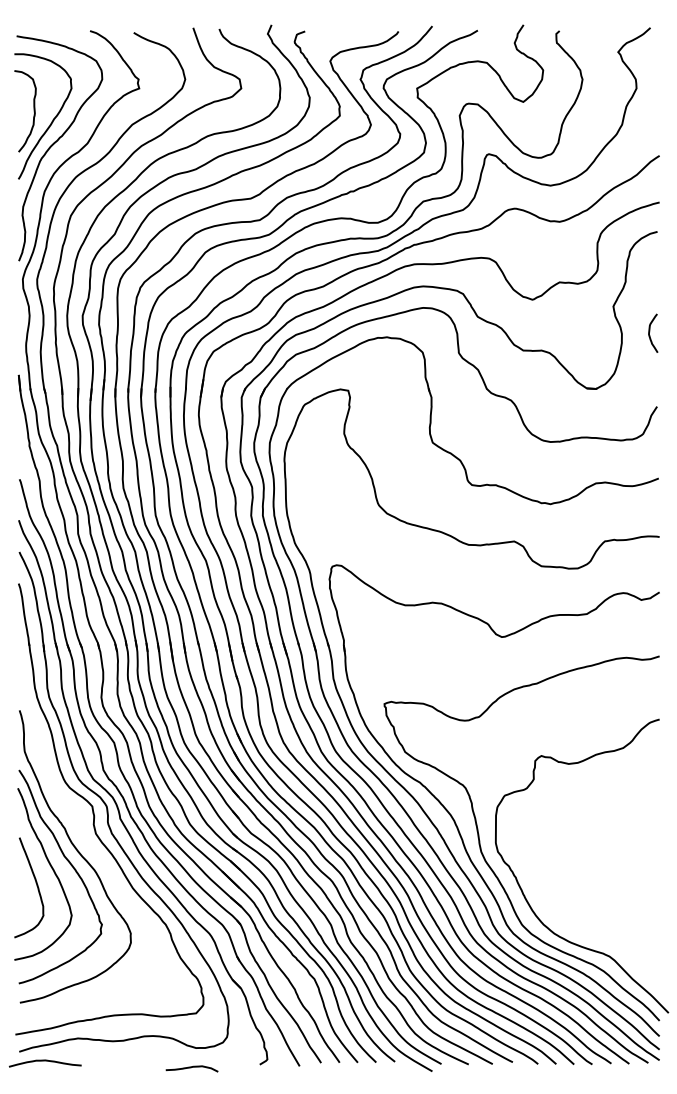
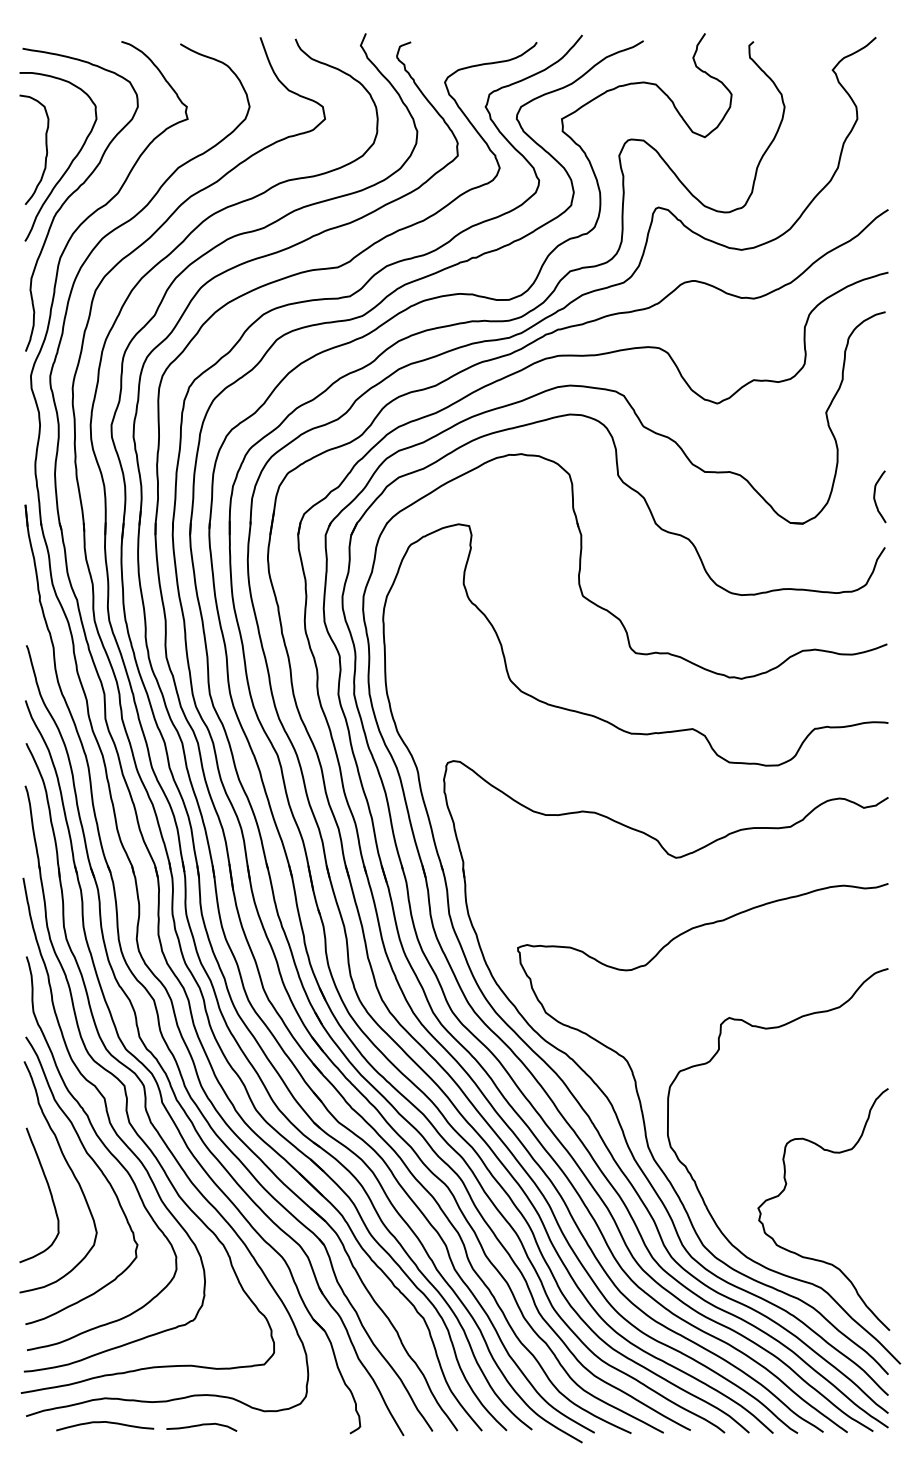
curve: (650, 333) -> (875, 496), moved
curve: (83, 835) -> (112, 1125), added
curve: (583, 883) -> (785, 1189), added
curve: (47, 1061) -> (107, 1423), moved
curve: (191, 1067) -> (201, 1425), moved

